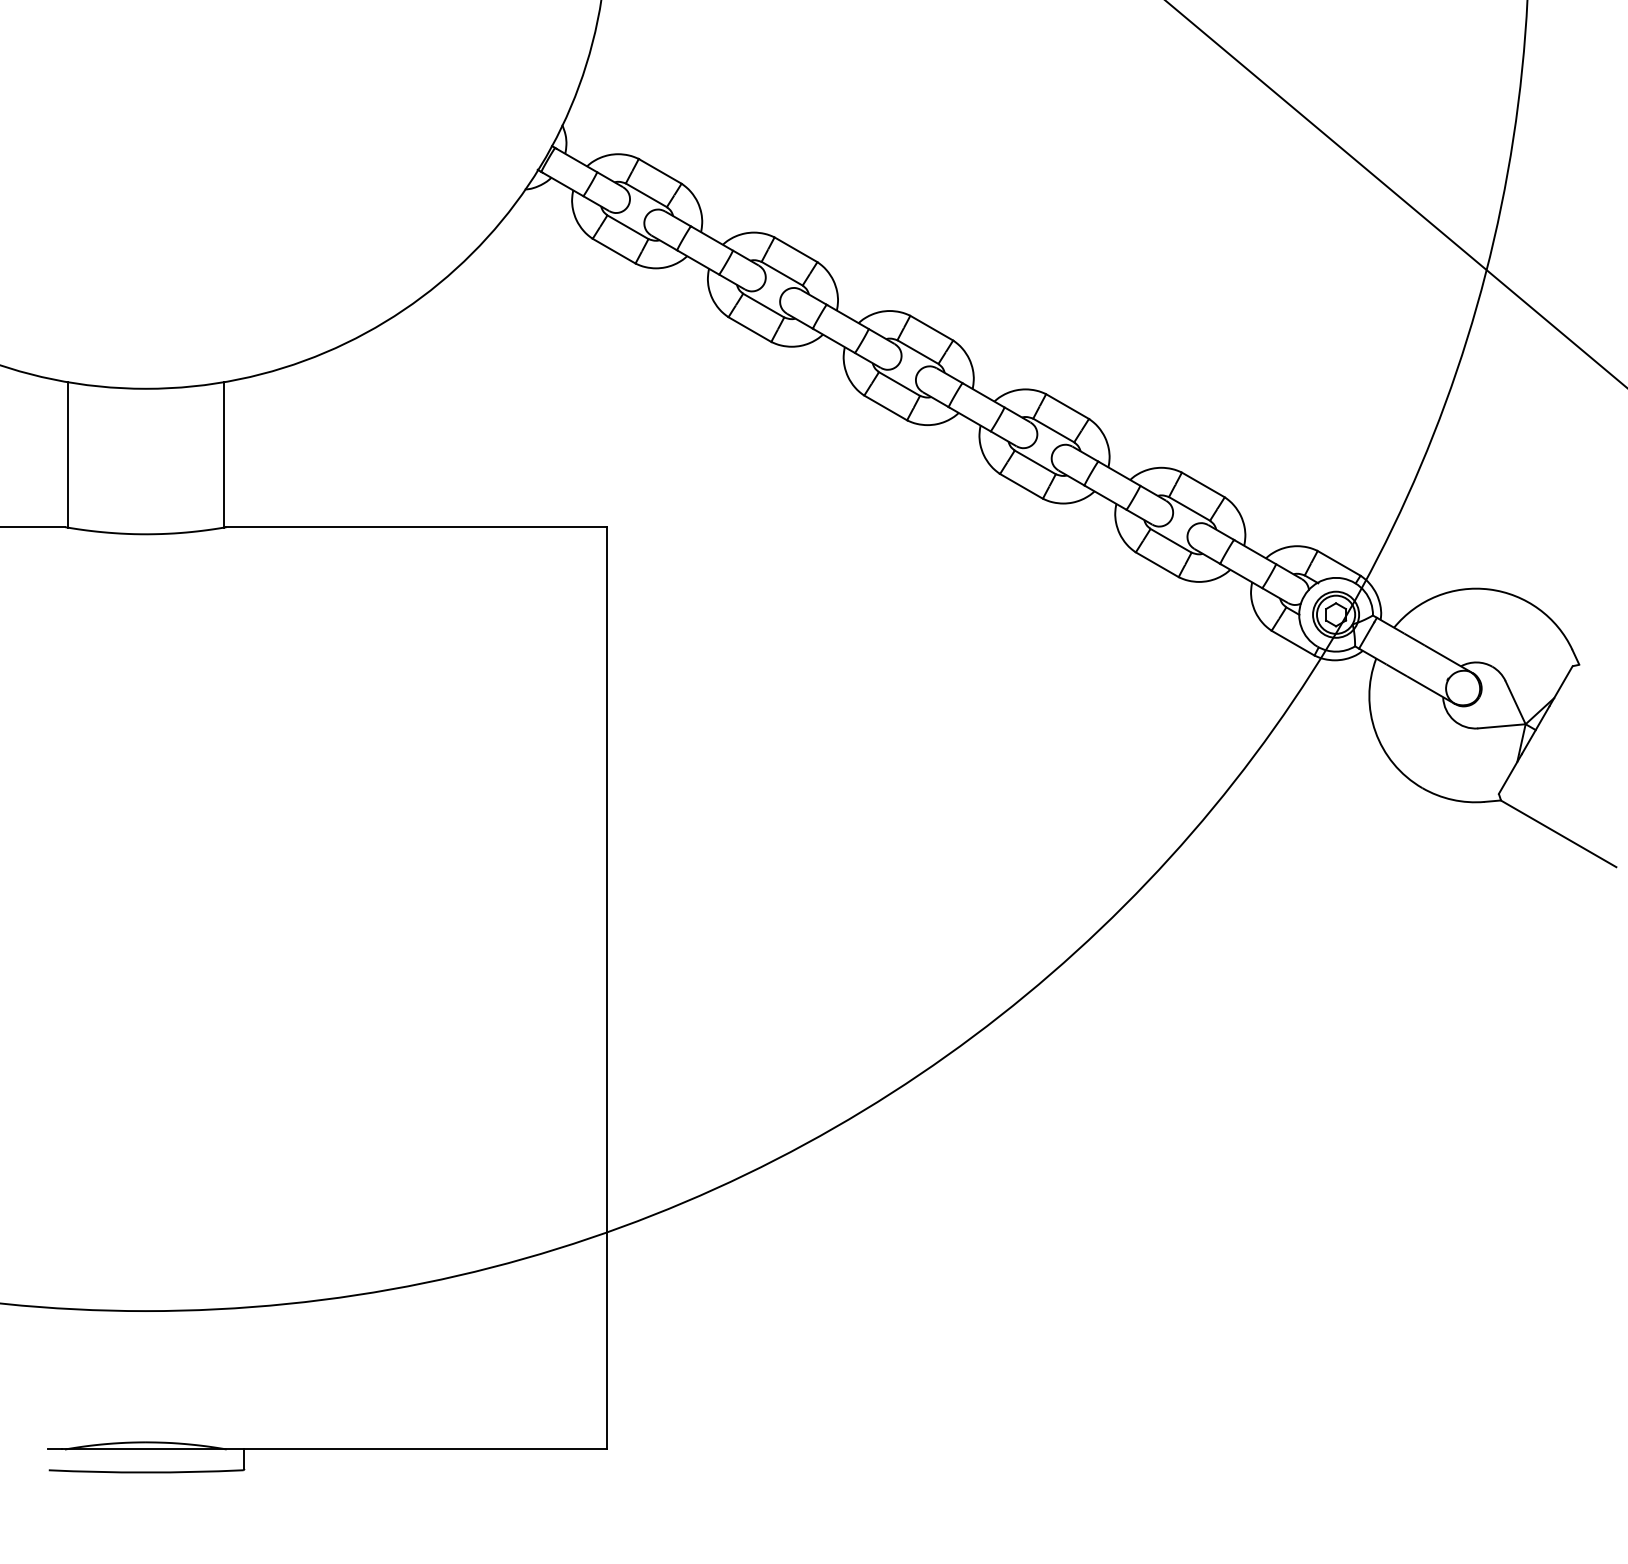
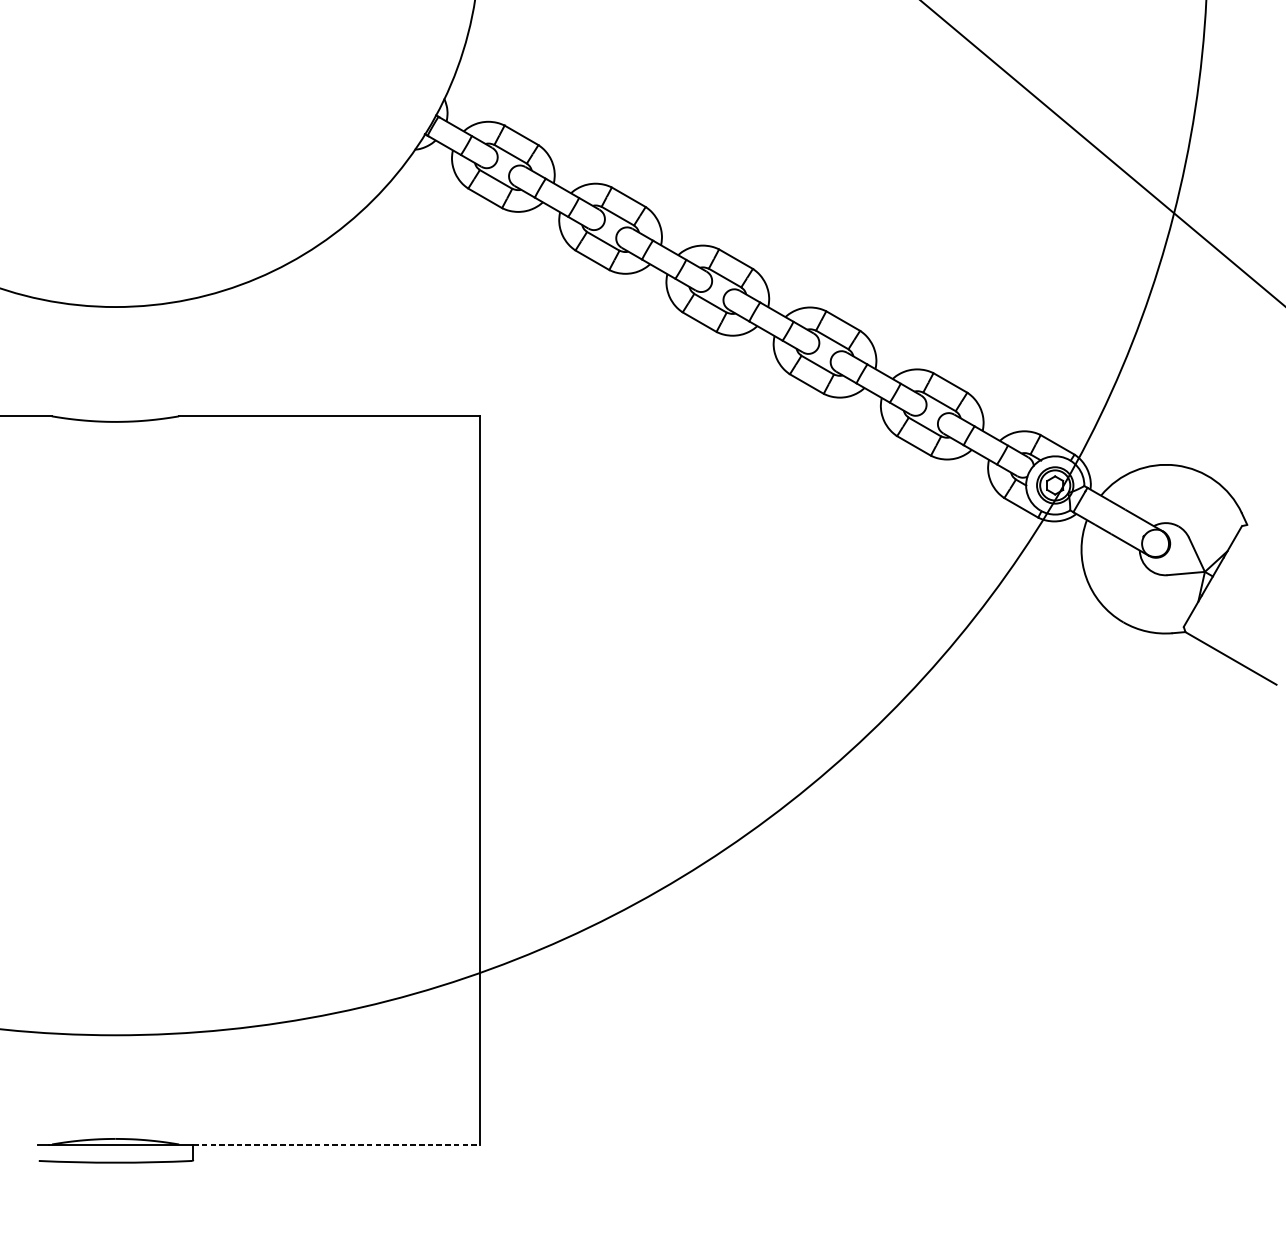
line: (68, 454) -> (54, 358), removed
line: (223, 454) -> (176, 358), removed
line: (426, 1449) -> (337, 1144), solid -> dashed

